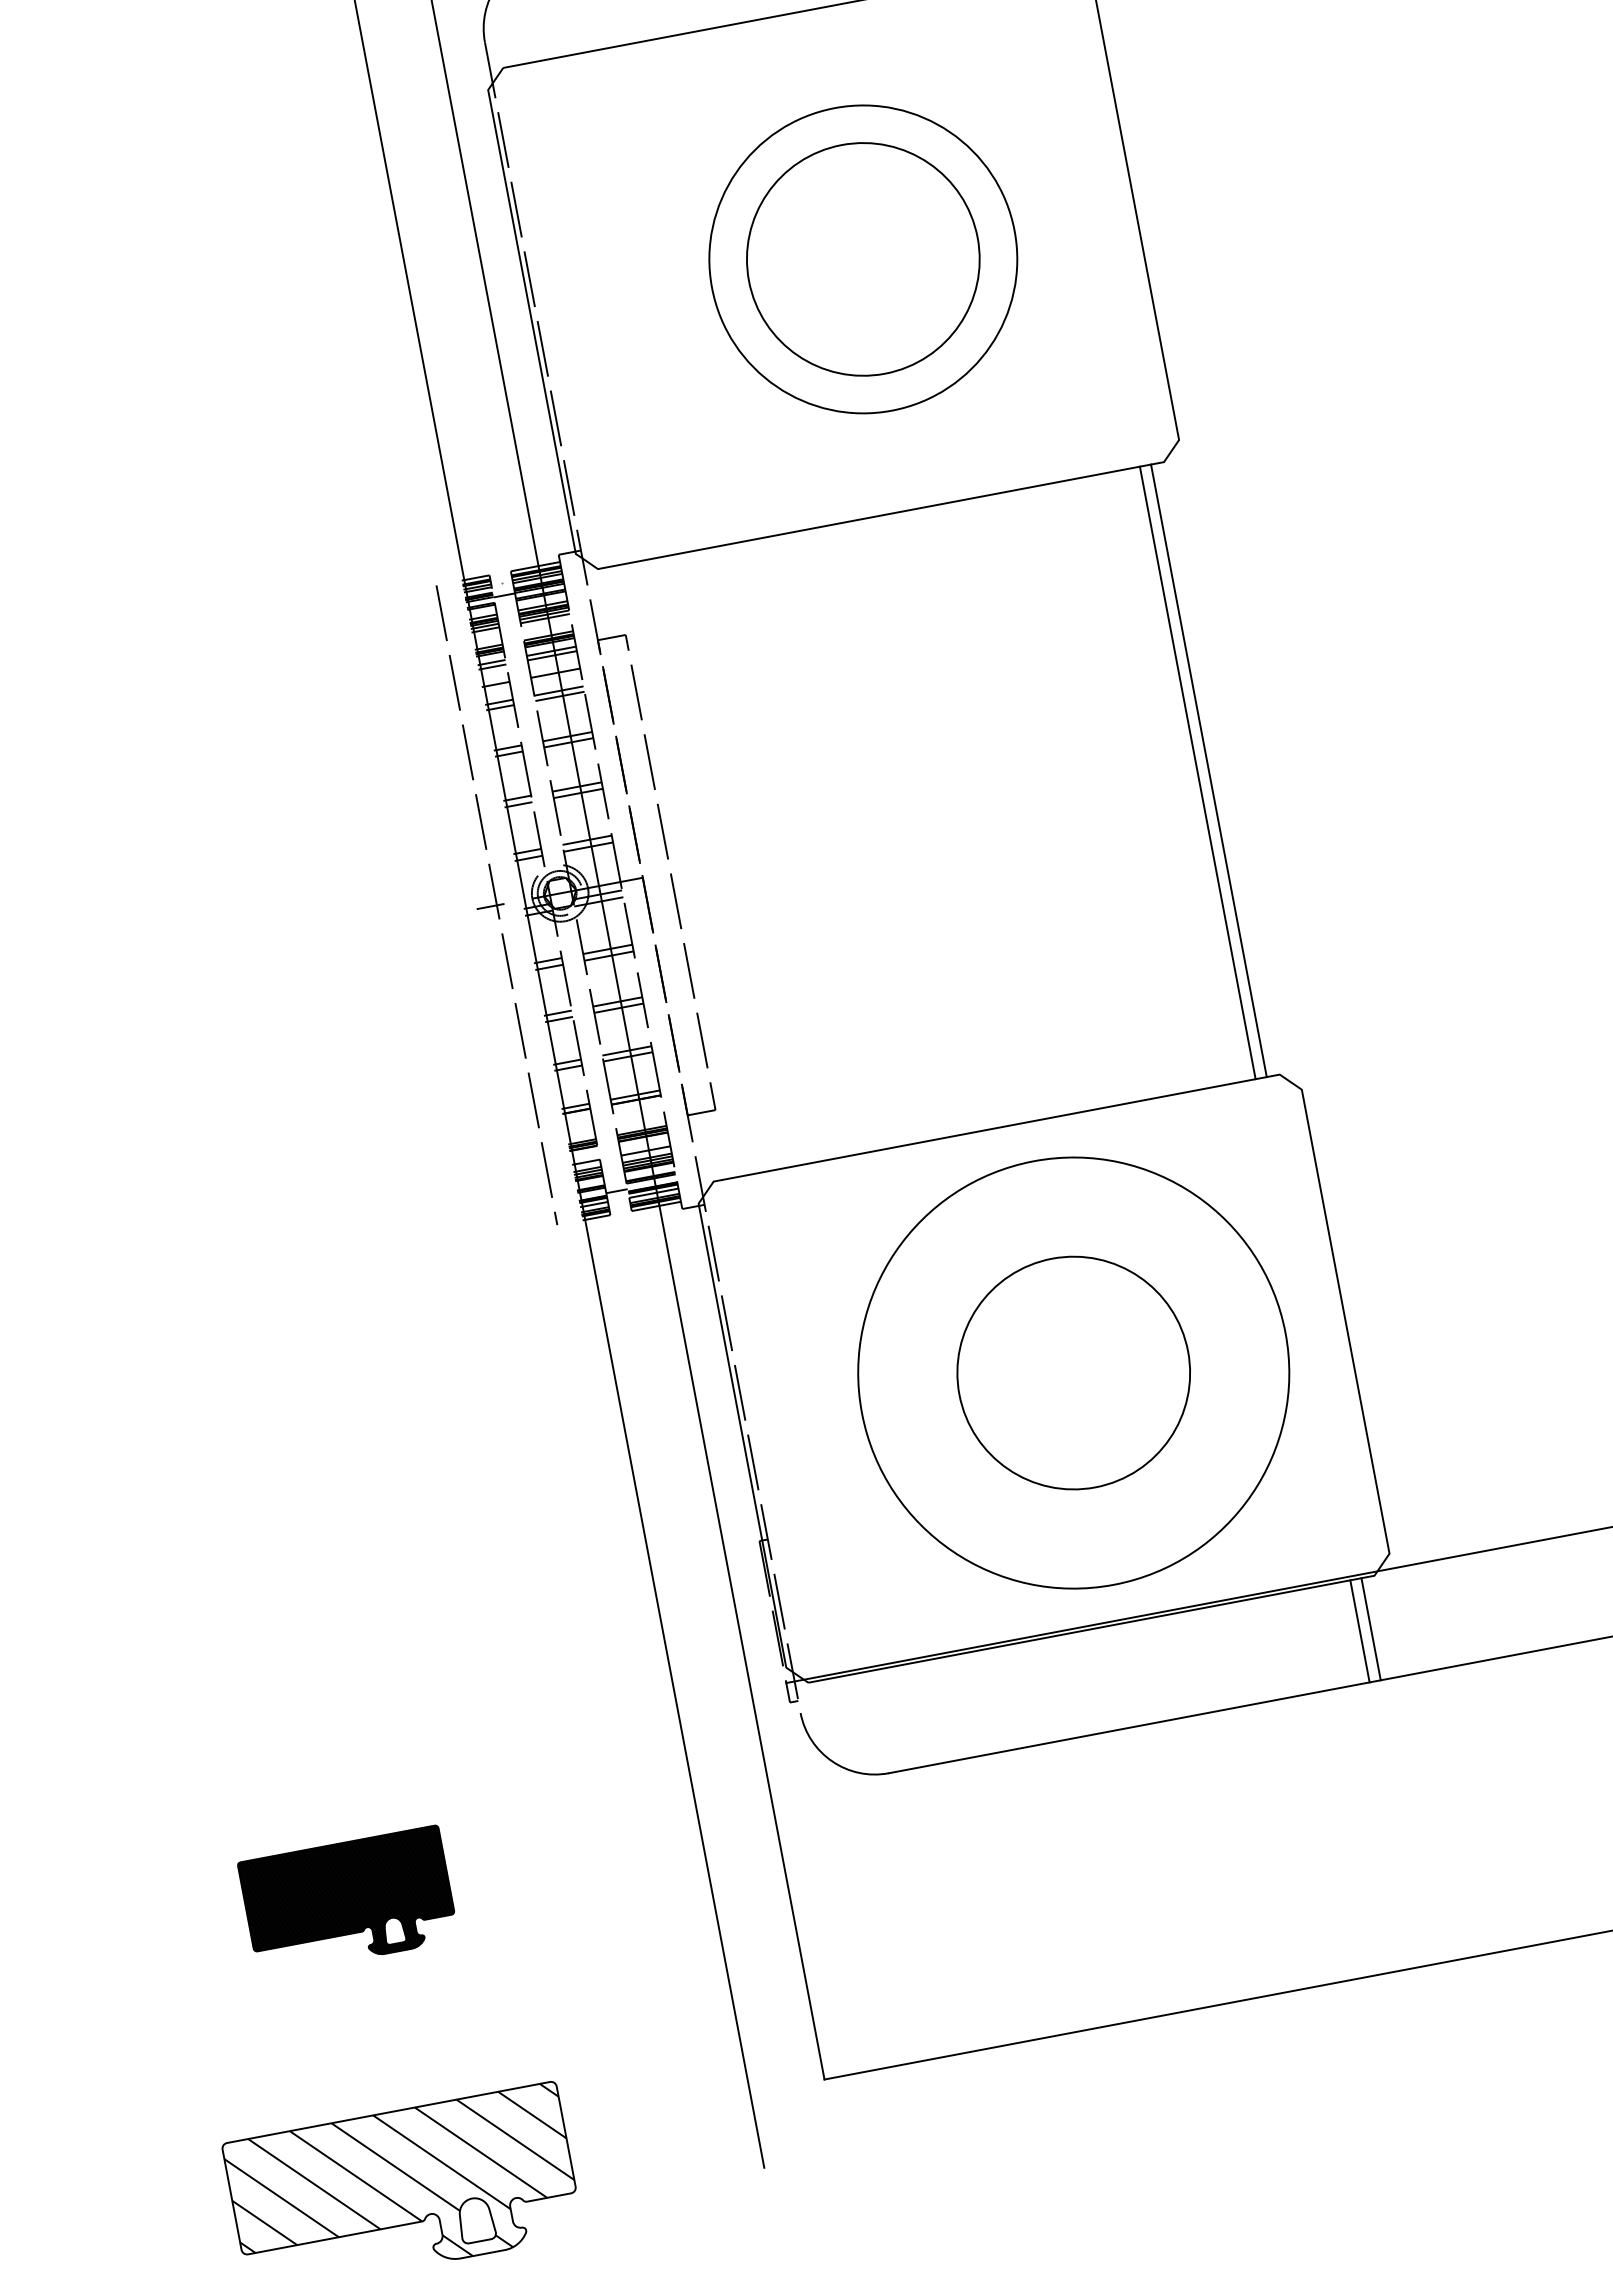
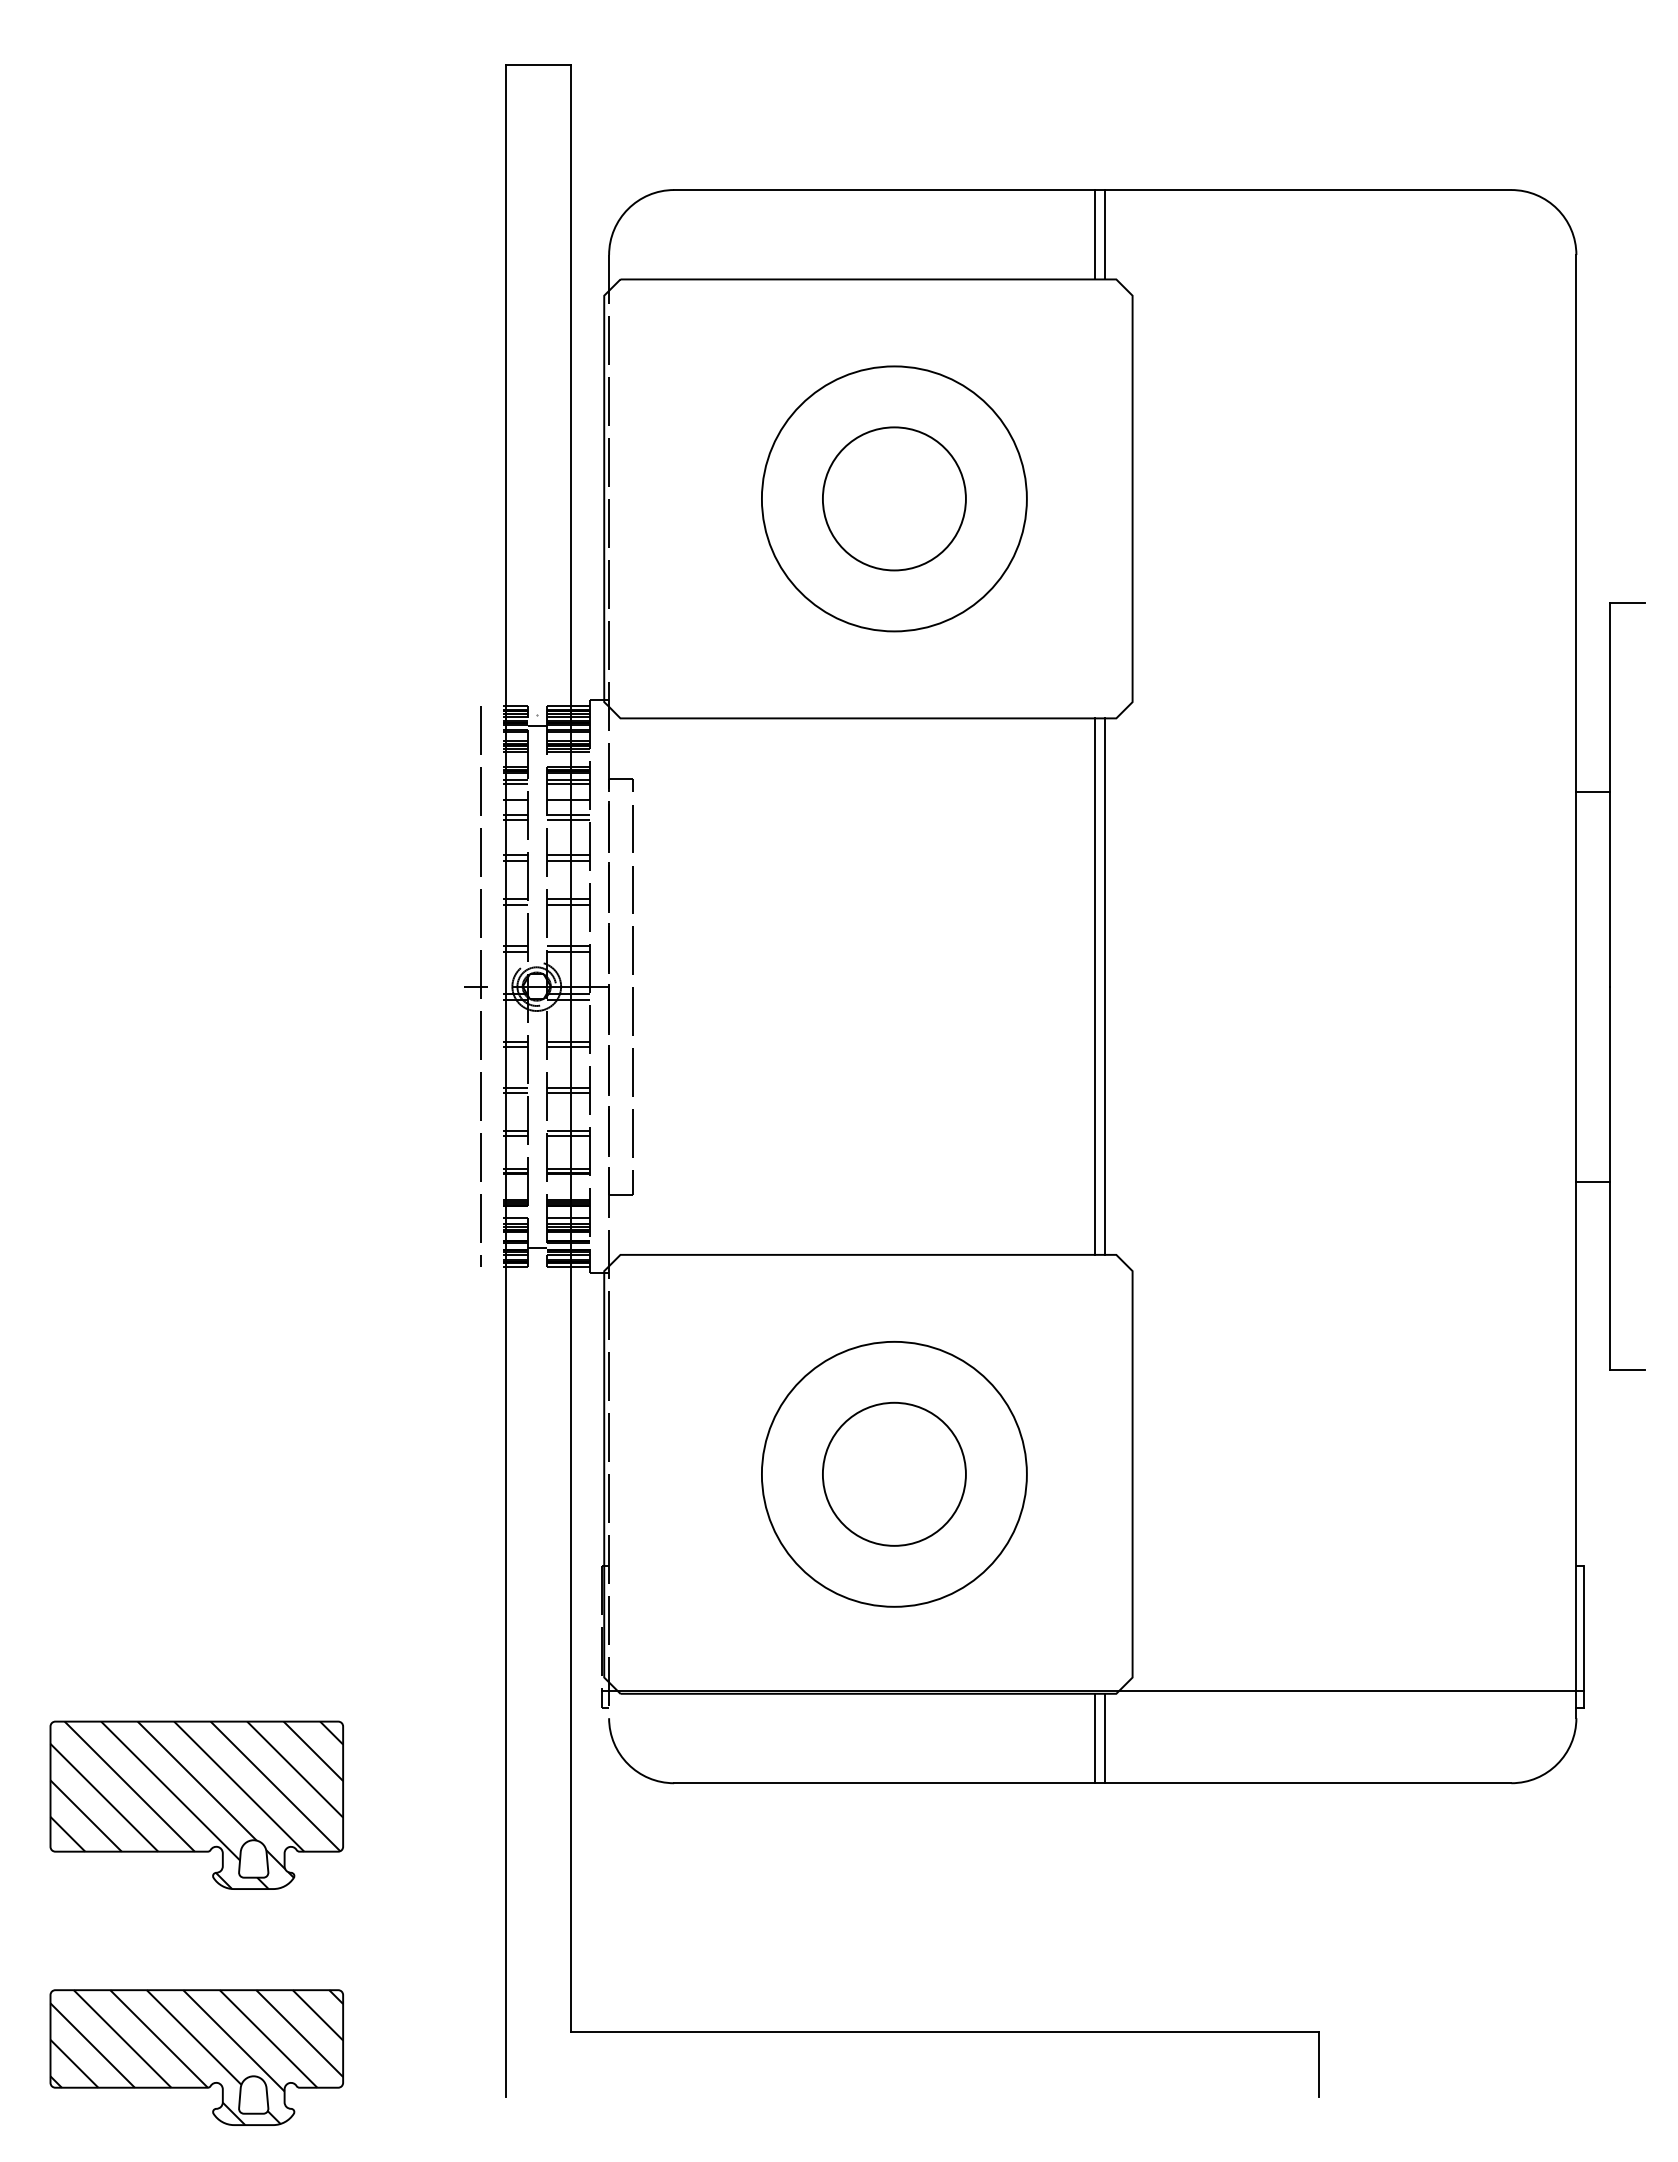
circle: (862, 259) -> (893, 498), size x0.71
circle: (1072, 1372) -> (893, 1473), size x0.71
circle: (1072, 1372) -> (893, 1473), size x0.71
part: (348, 1900) -> (196, 1804), size x1.67

